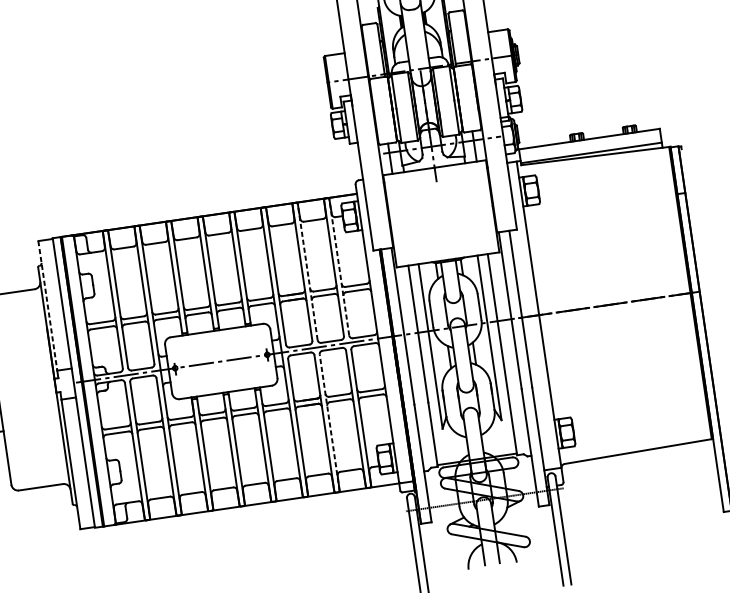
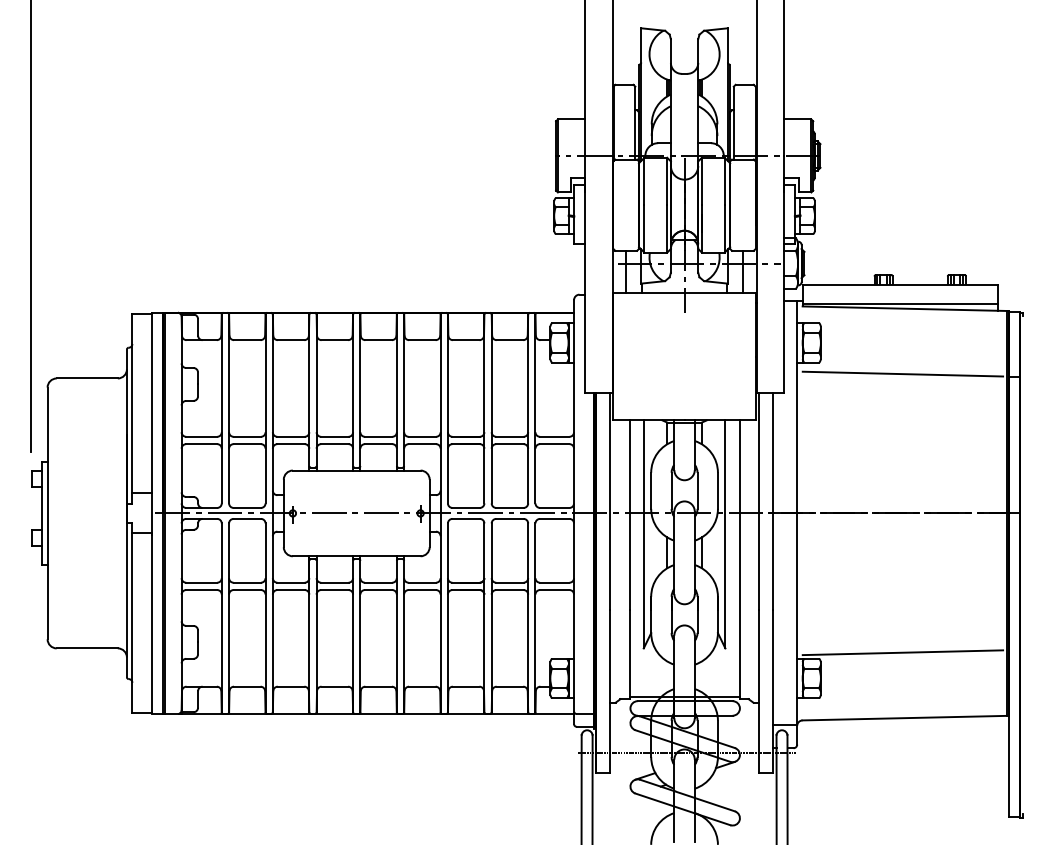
line: (600, 203) -> (902, 373), added
line: (339, 266) -> (535, 408), dashed -> solid
line: (307, 271) -> (491, 408), dashed -> solid
line: (47, 305) -> (132, 403), dashed -> solid
line: (629, 404) -> (902, 652), added
line: (329, 423) -> (491, 618), dashed -> solid

